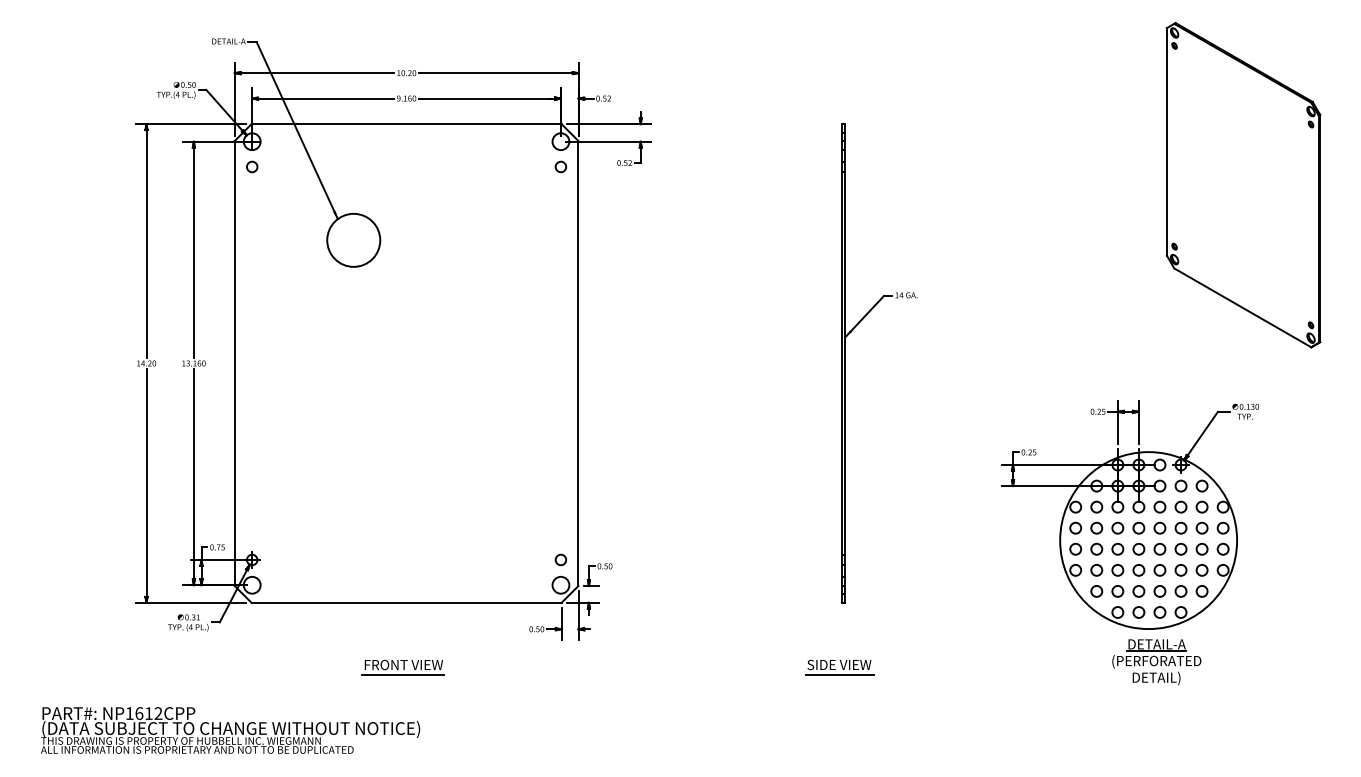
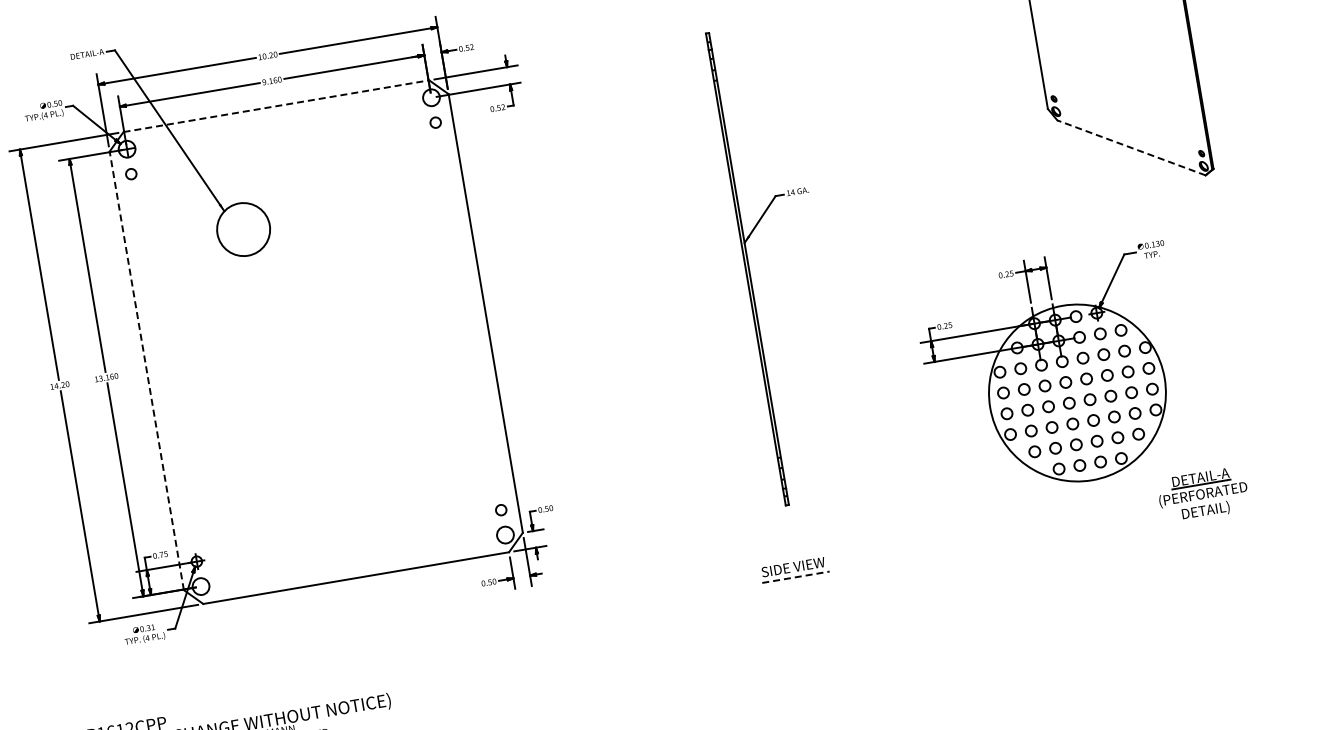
line: (407, 124) -> (277, 106), solid -> dashed
line: (1242, 307) -> (1131, 147), solid -> dashed
line: (234, 362) -> (146, 369), solid -> dashed
part: (1156, 662) -> (1203, 495), moved
part: (402, 667) -> (362, 642), removed
line: (840, 675) -> (796, 577), solid -> dashed

